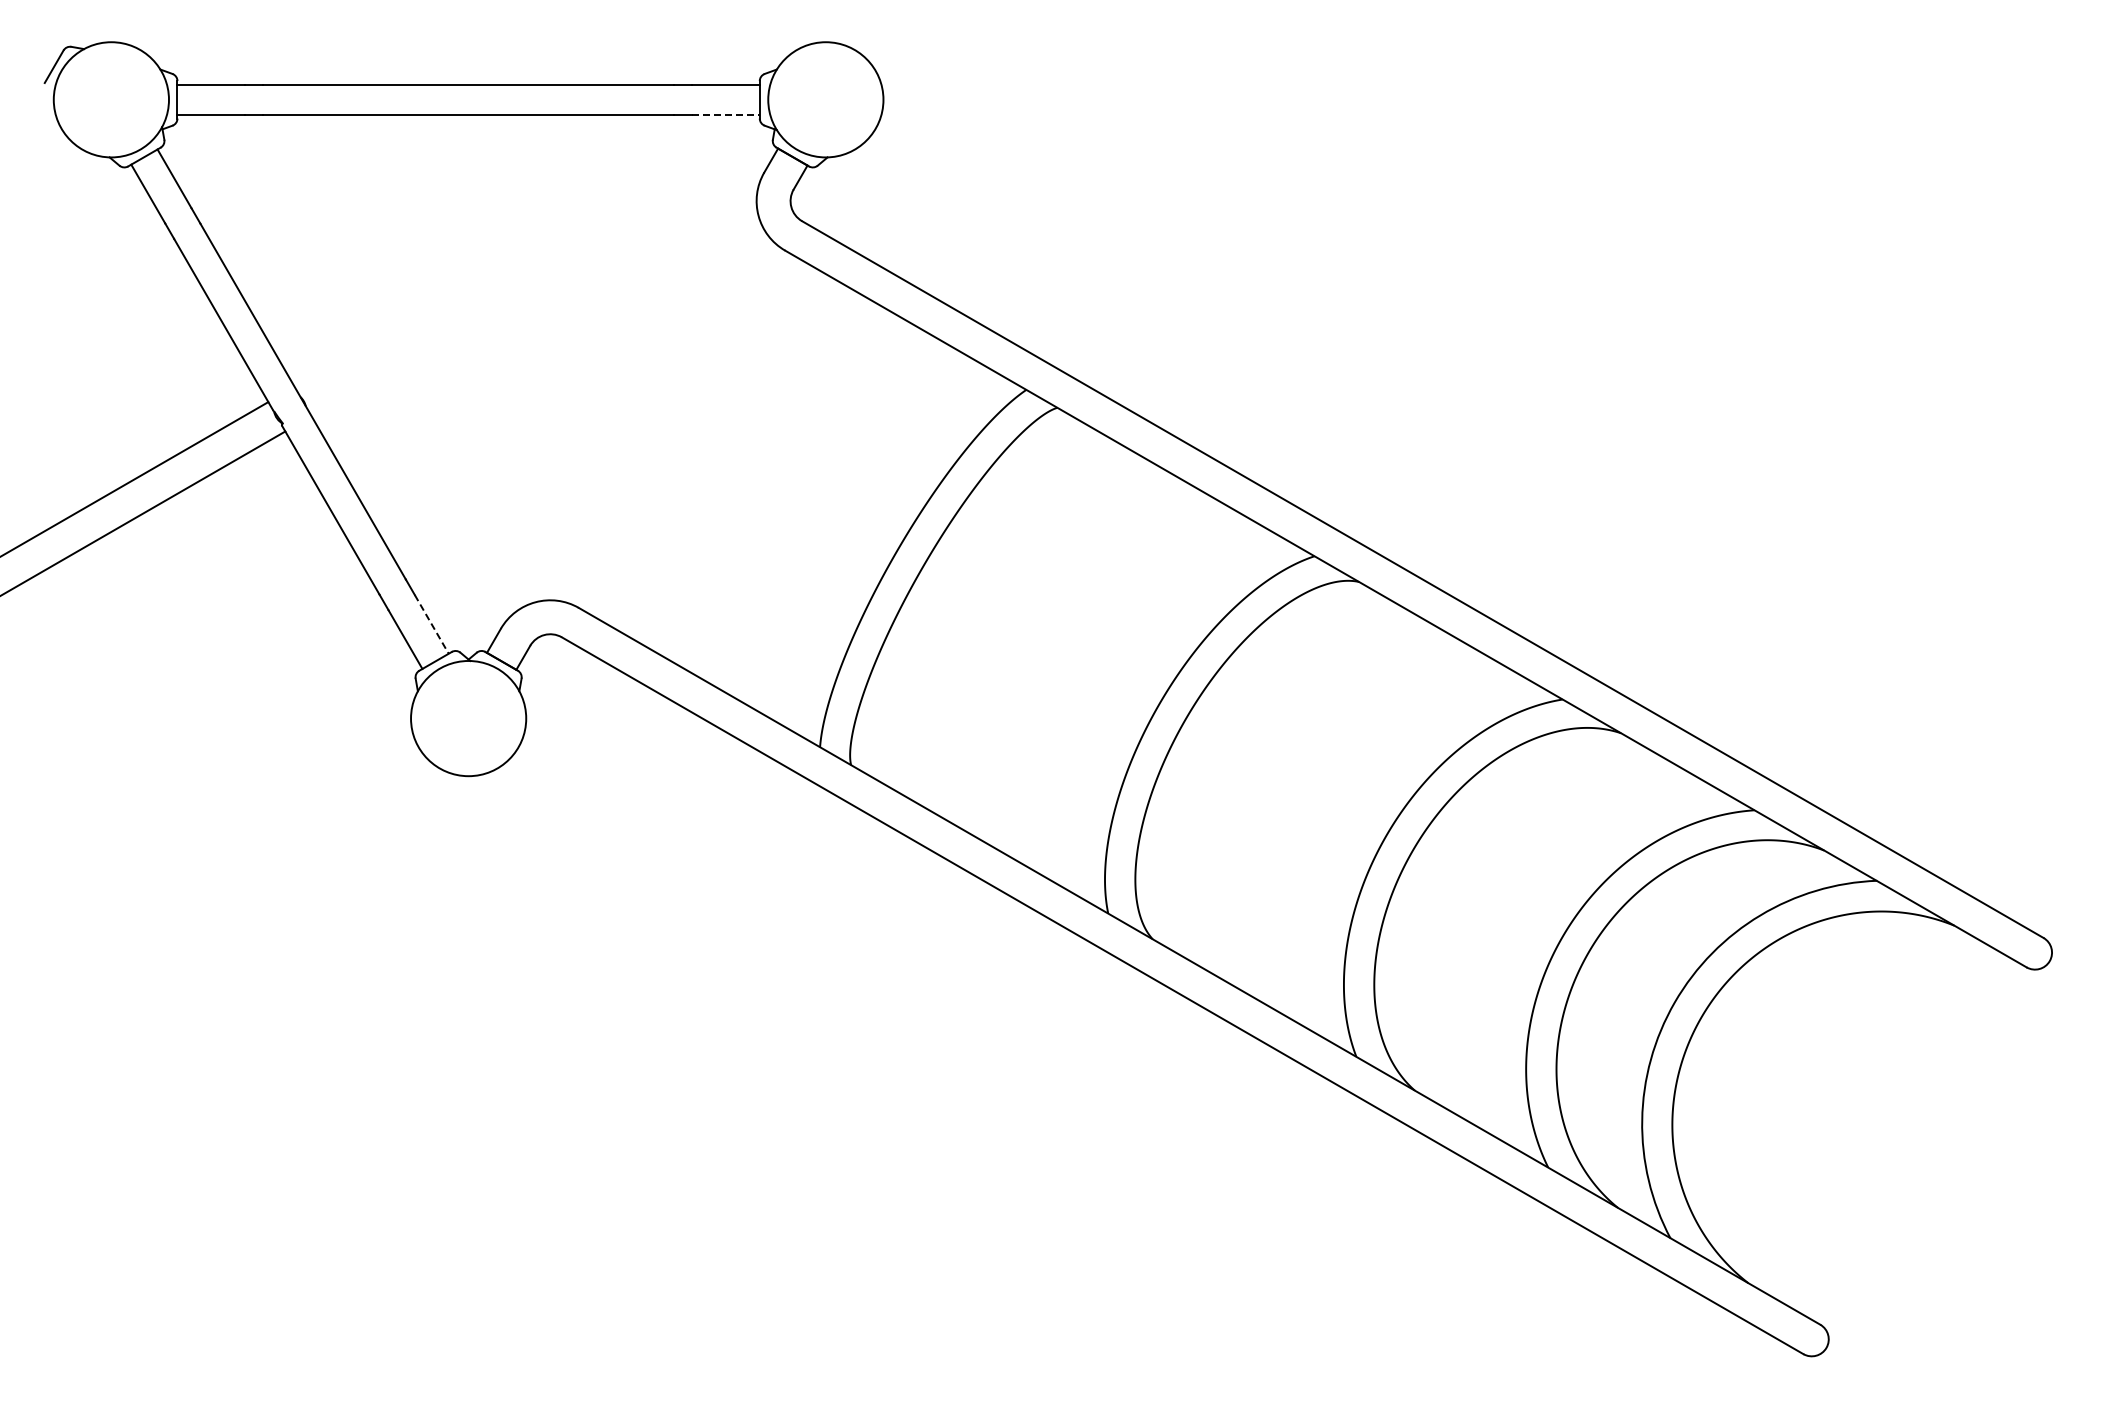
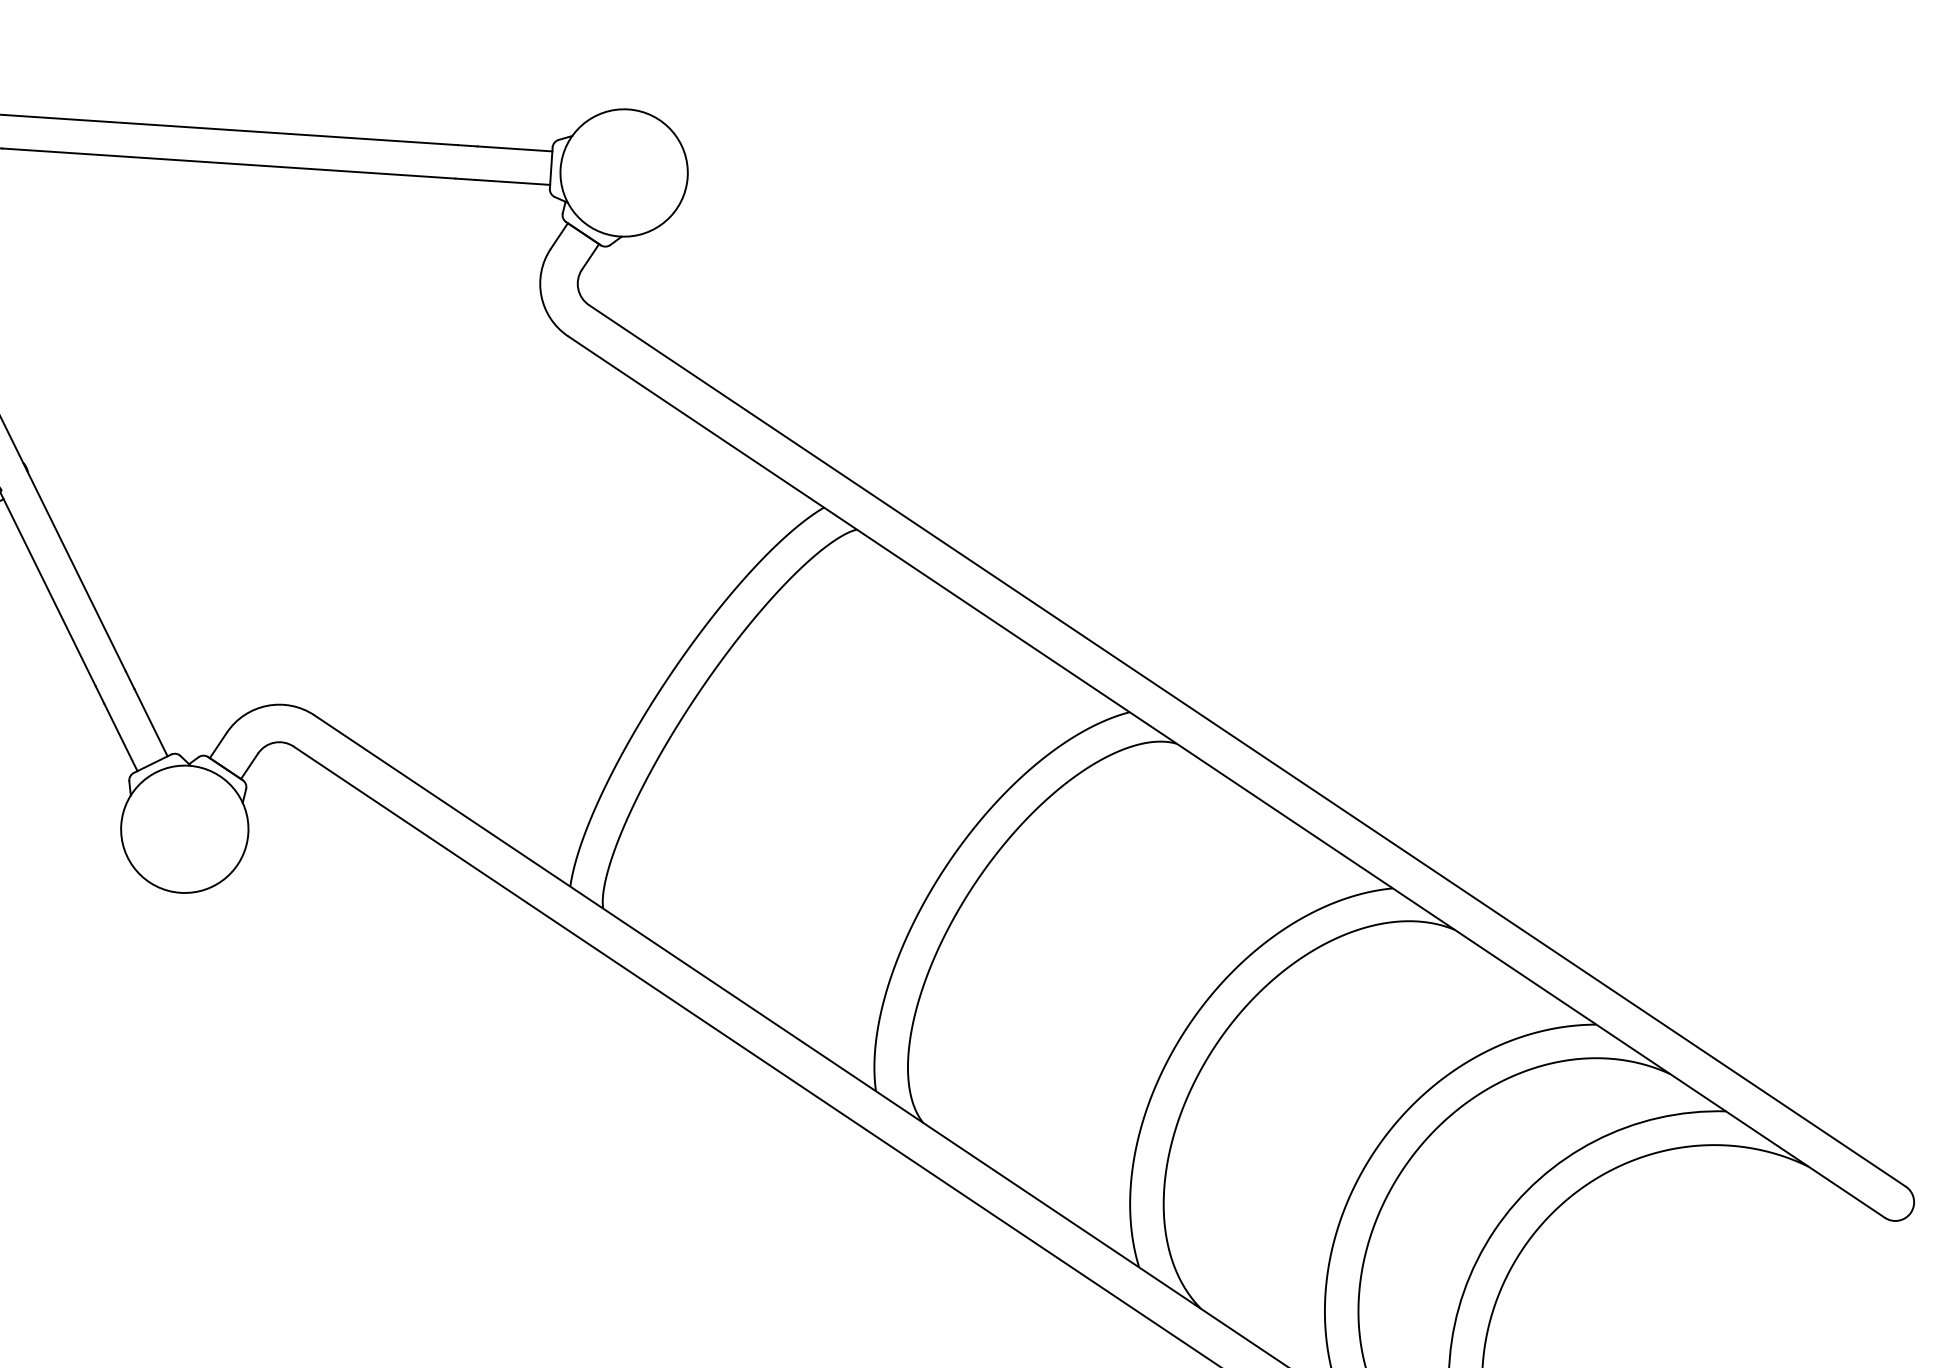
line: (725, 115) -> (512, 182), dashed -> solid
line: (431, 624) -> (150, 722), dashed -> solid

